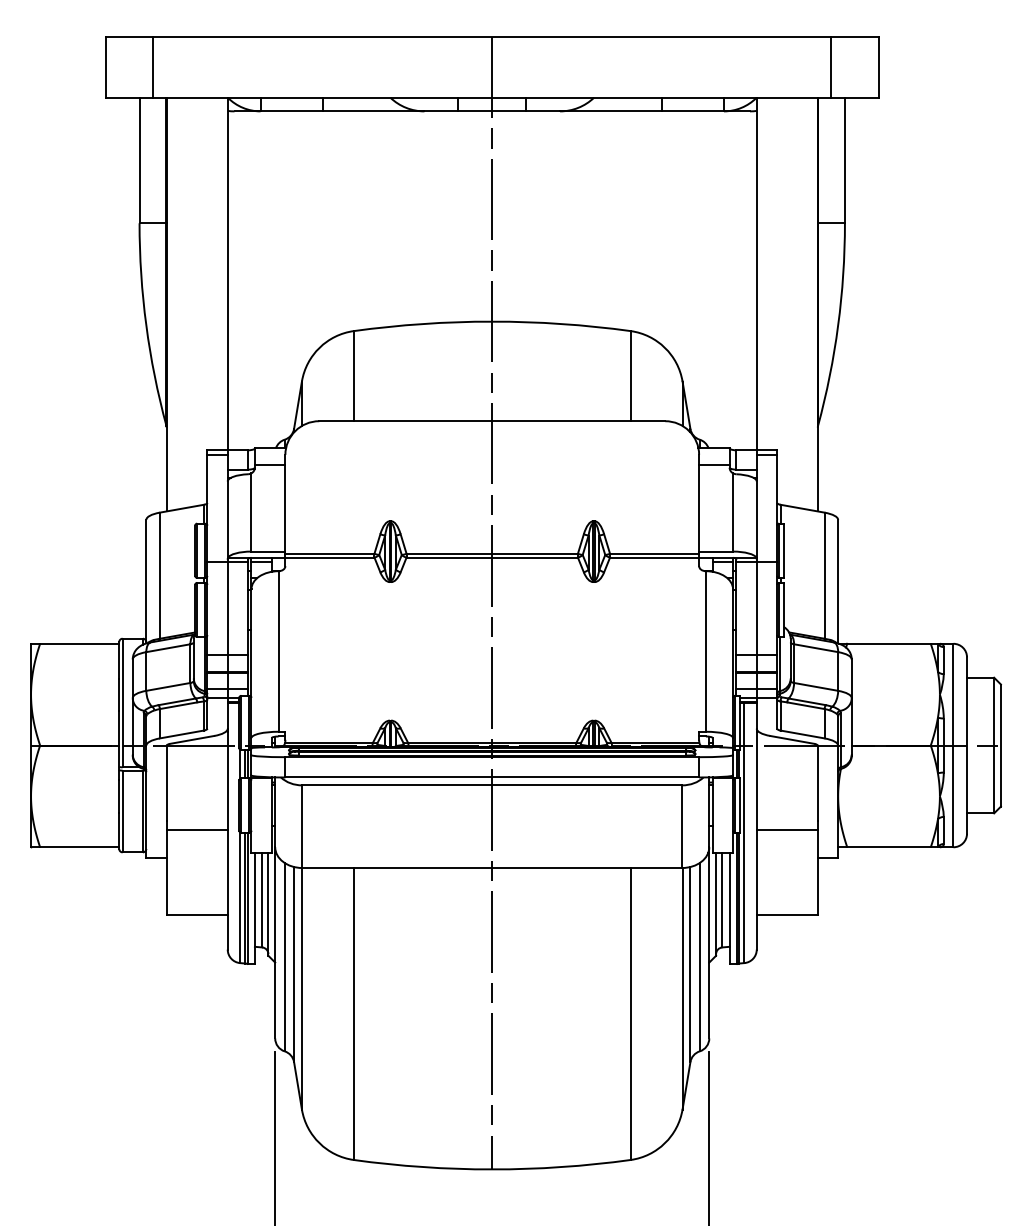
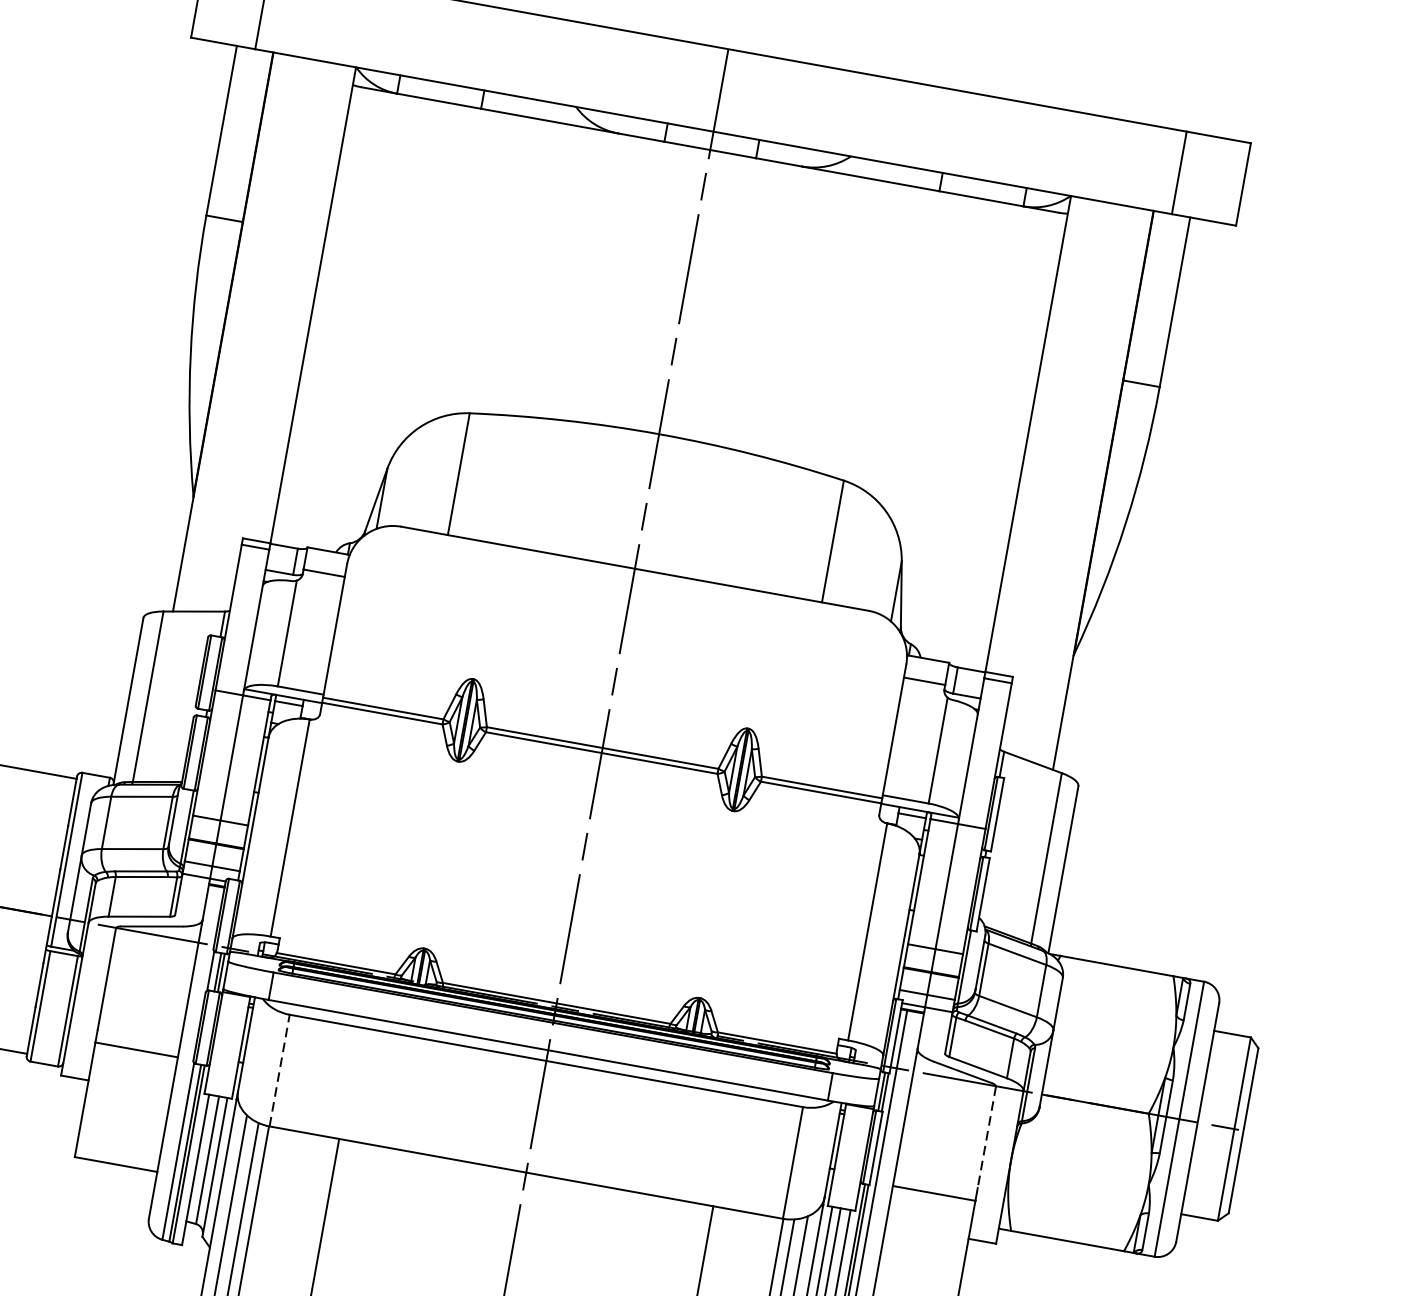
line: (817, 783) -> (986, 1137), solid -> dashed
line: (302, 826) -> (279, 1070), solid -> dashed

